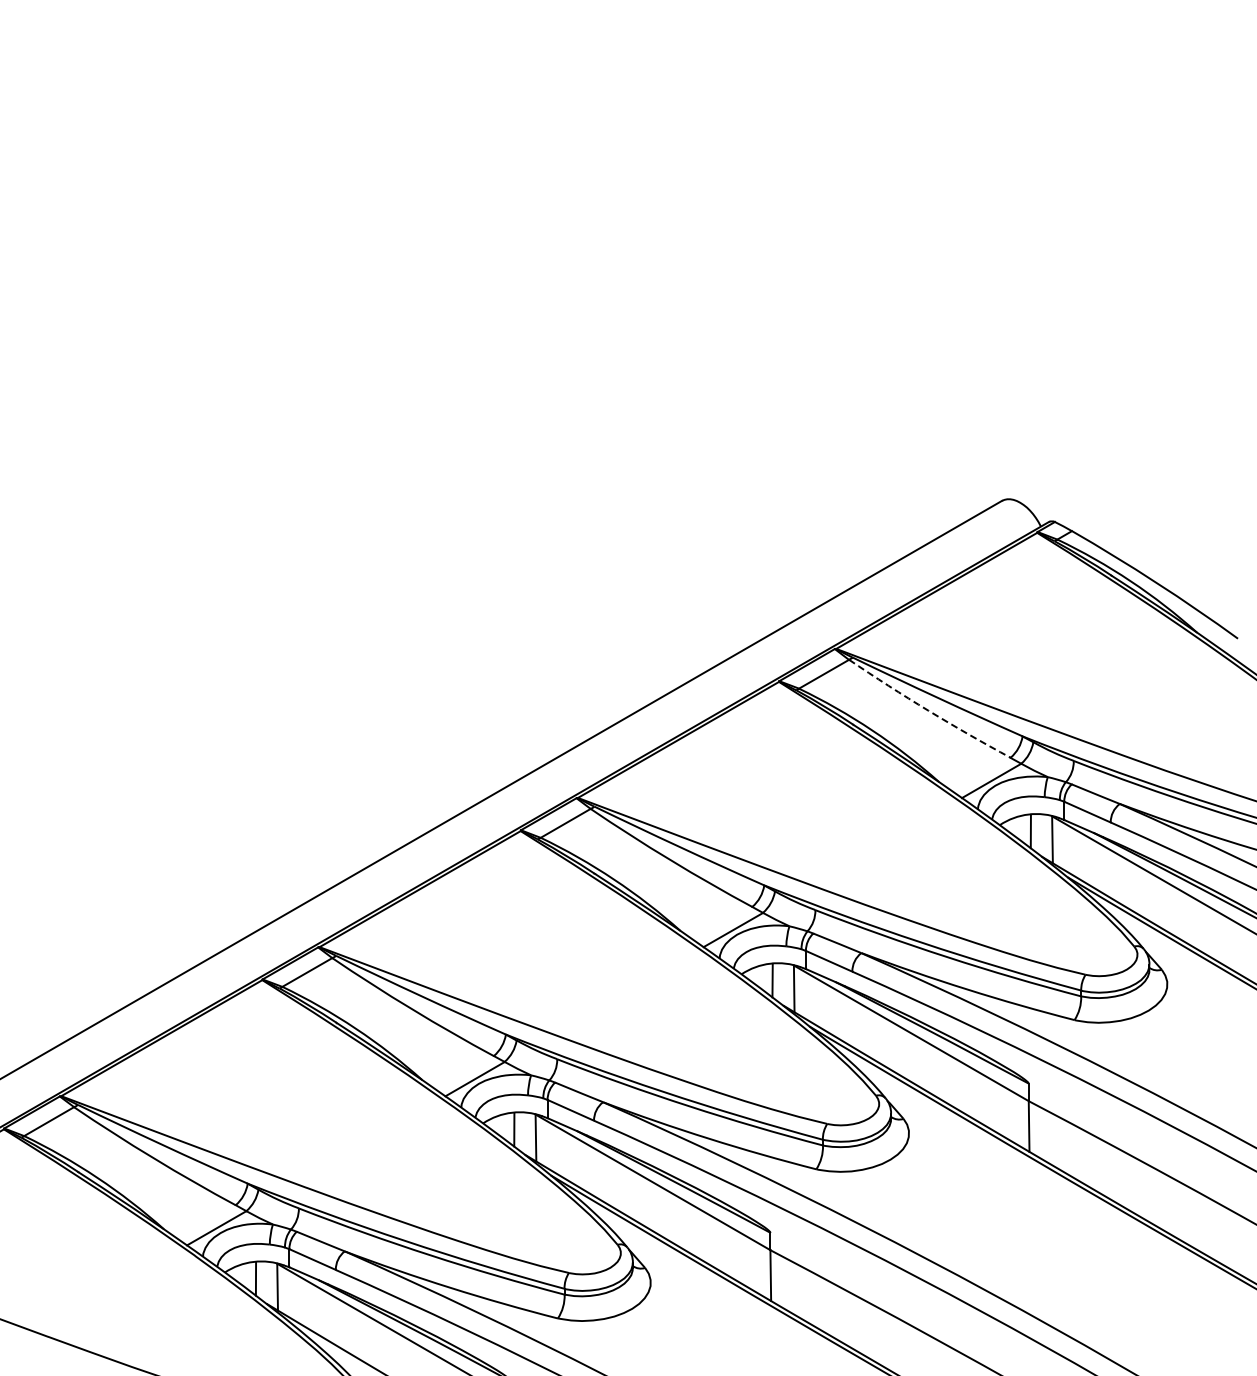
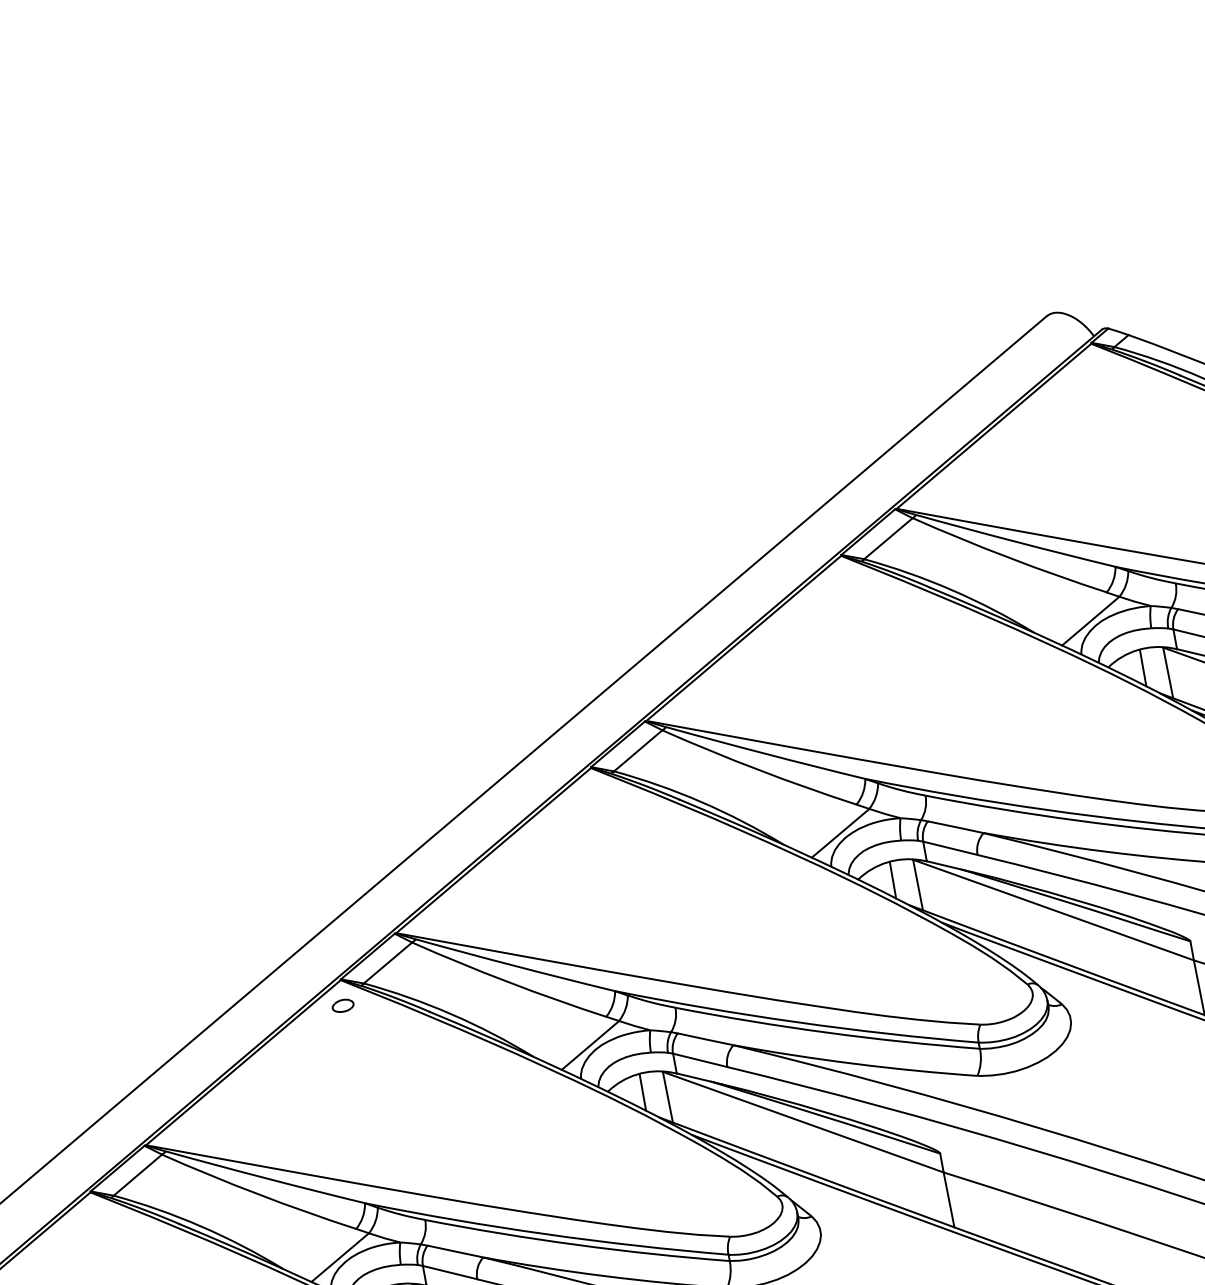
arc: (928, 710) -> (1008, 557), dashed -> solid
part: (259, 1003) -> (342, 1005), added

